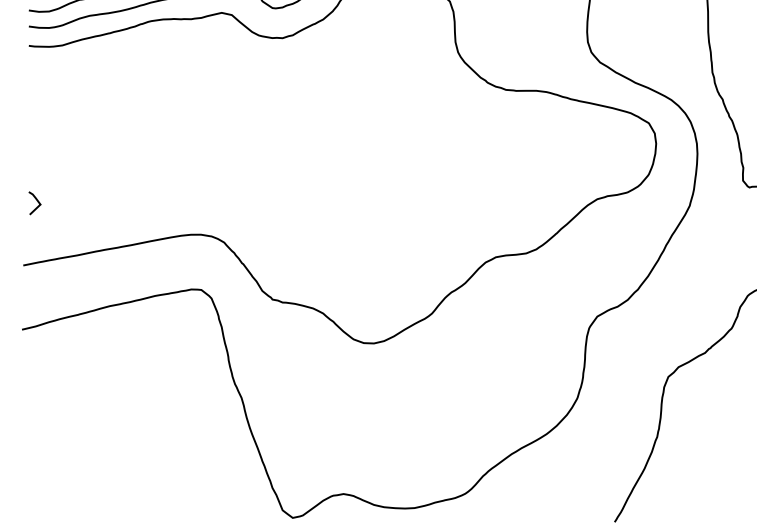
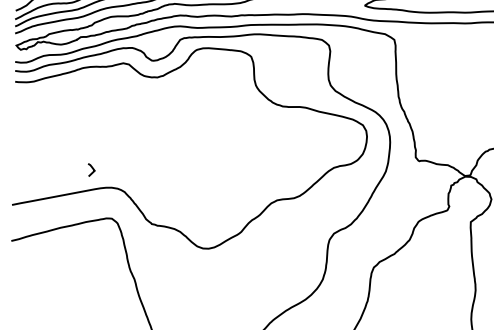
curve: (34, 200) -> (91, 168), moved

